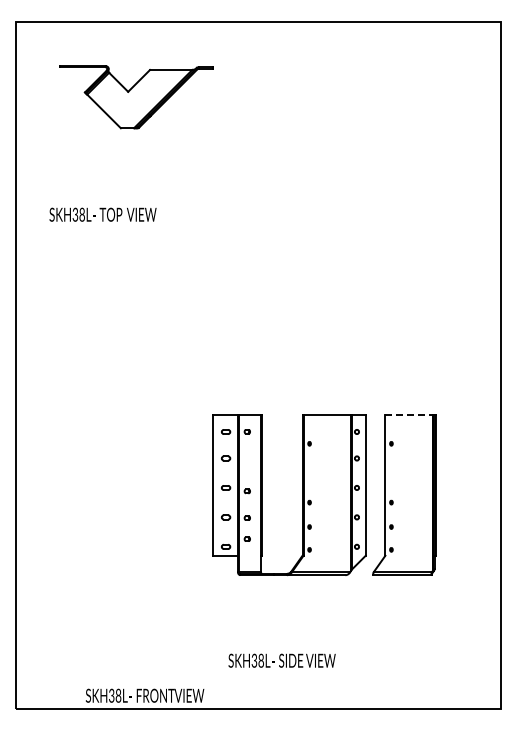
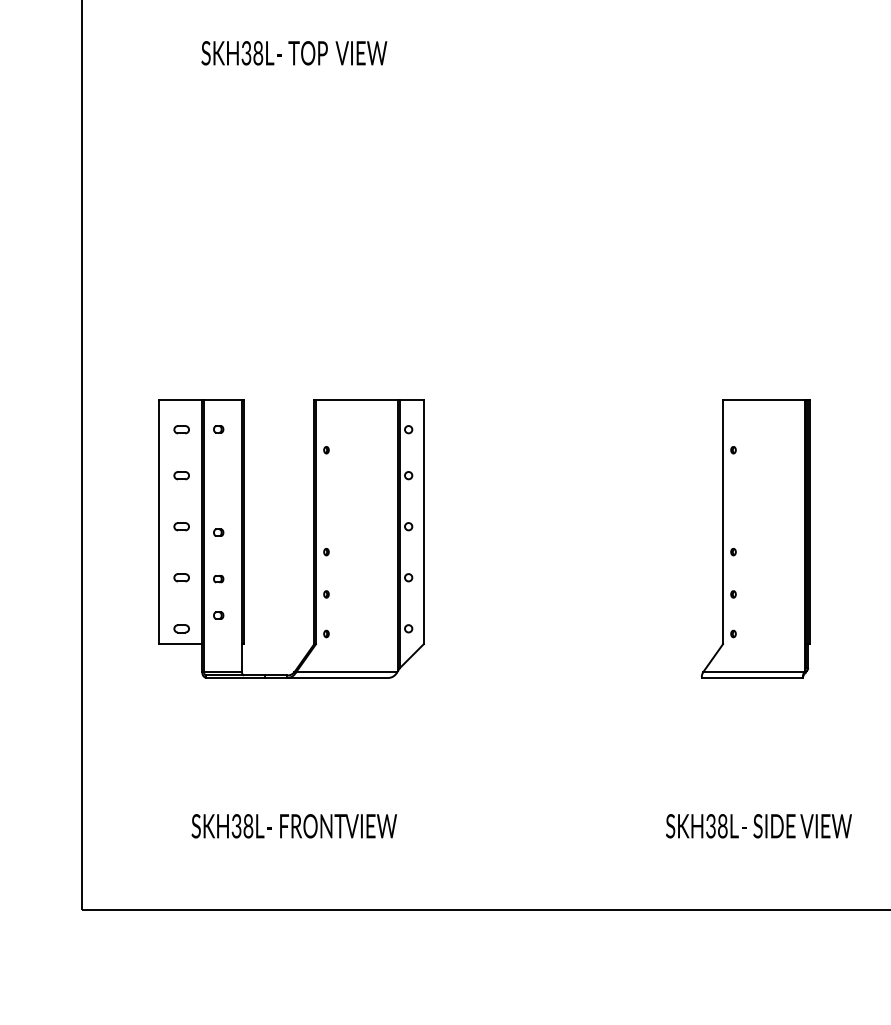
text: (102, 214) -> (293, 52), moved
line: (409, 415) -> (764, 401), dashed -> solid
part: (302, 495) -> (314, 539), moved
text: (281, 660) -> (757, 825), moved
text: (145, 695) -> (295, 825), moved

